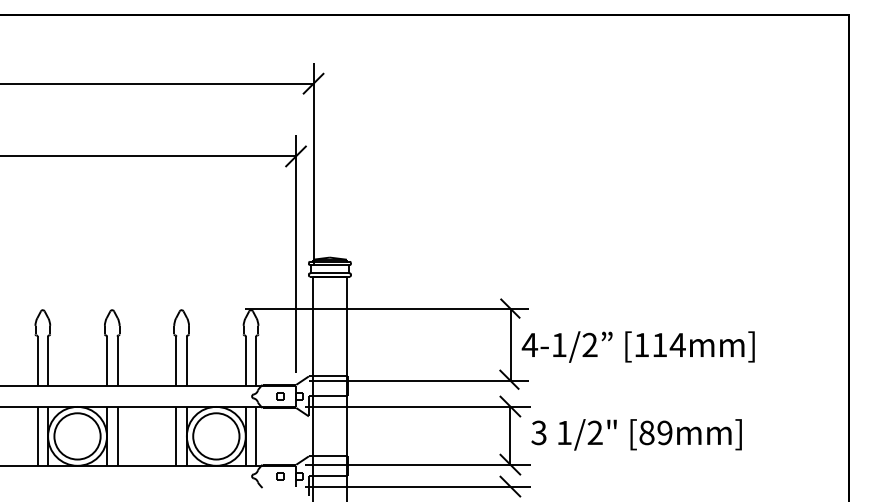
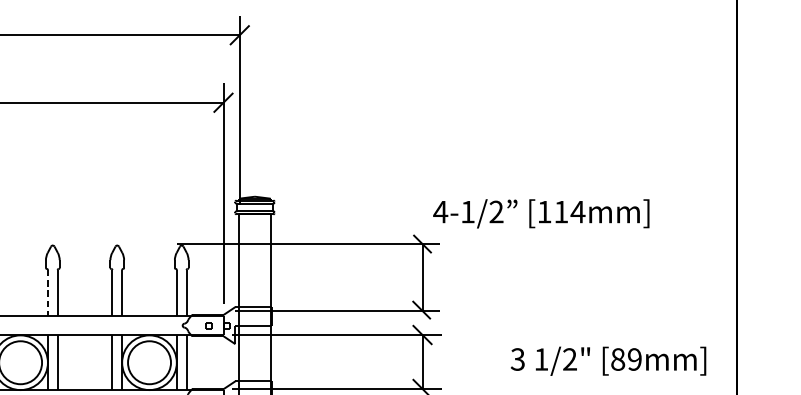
text: (637, 346) -> (540, 213), moved
line: (106, 361) -> (47, 293), solid -> dashed
text: (636, 434) -> (608, 360), moved

